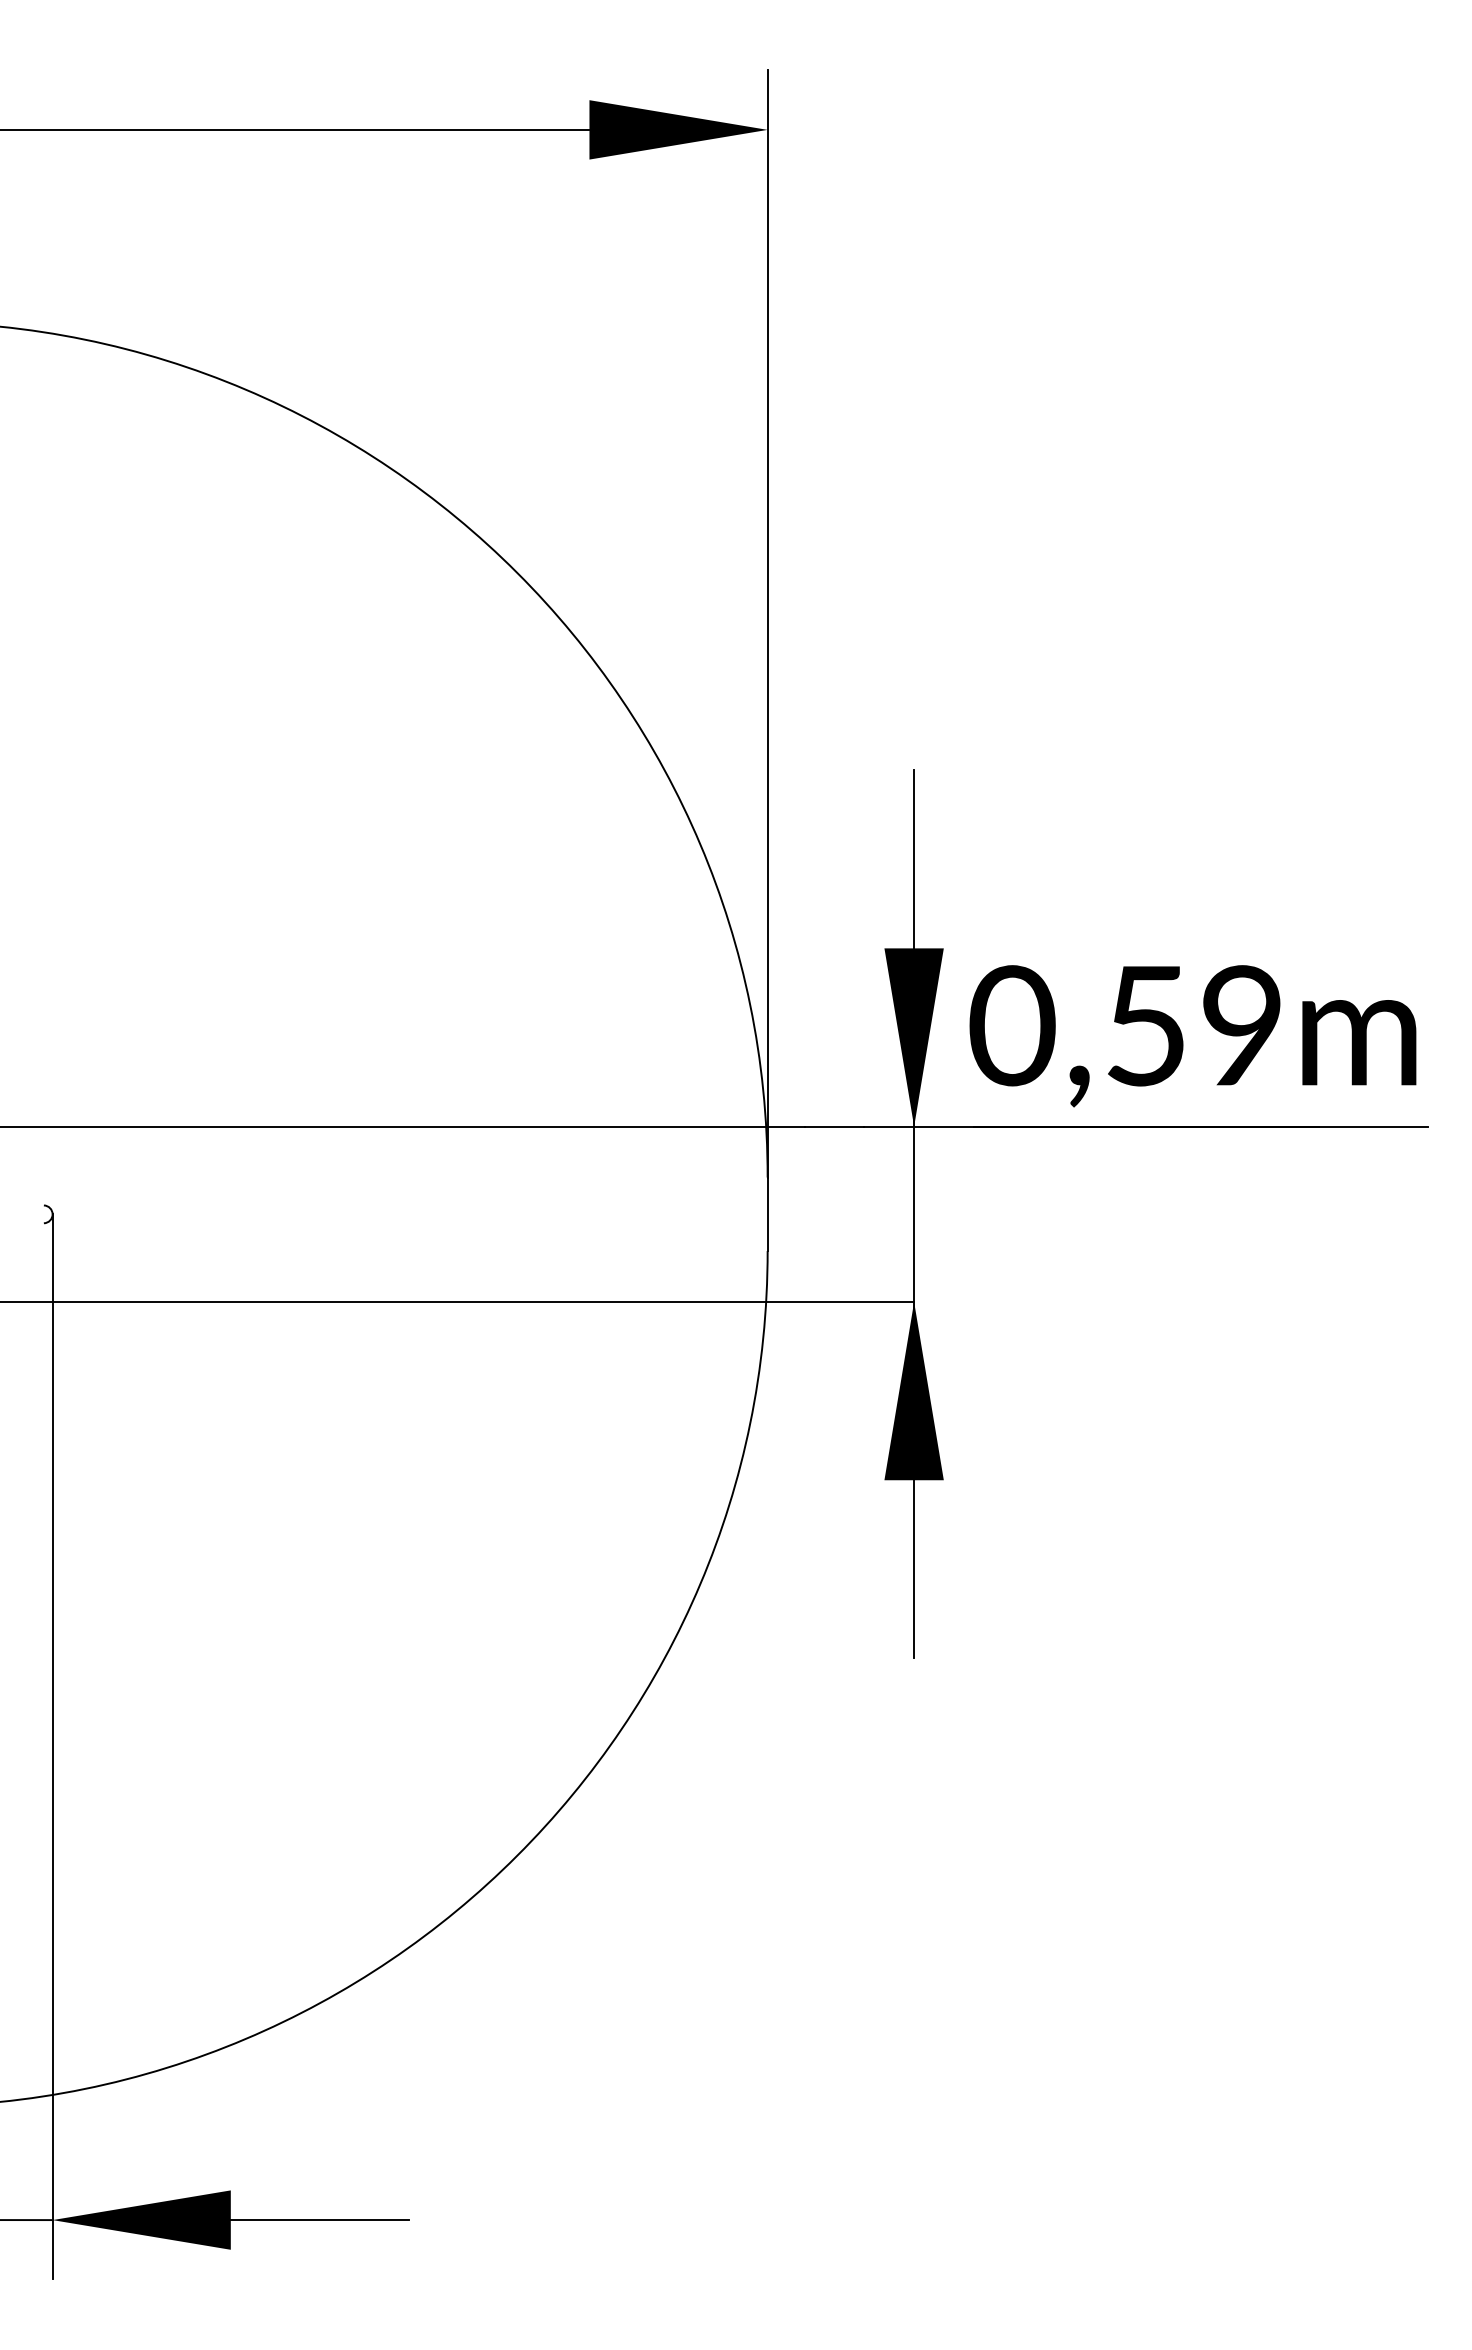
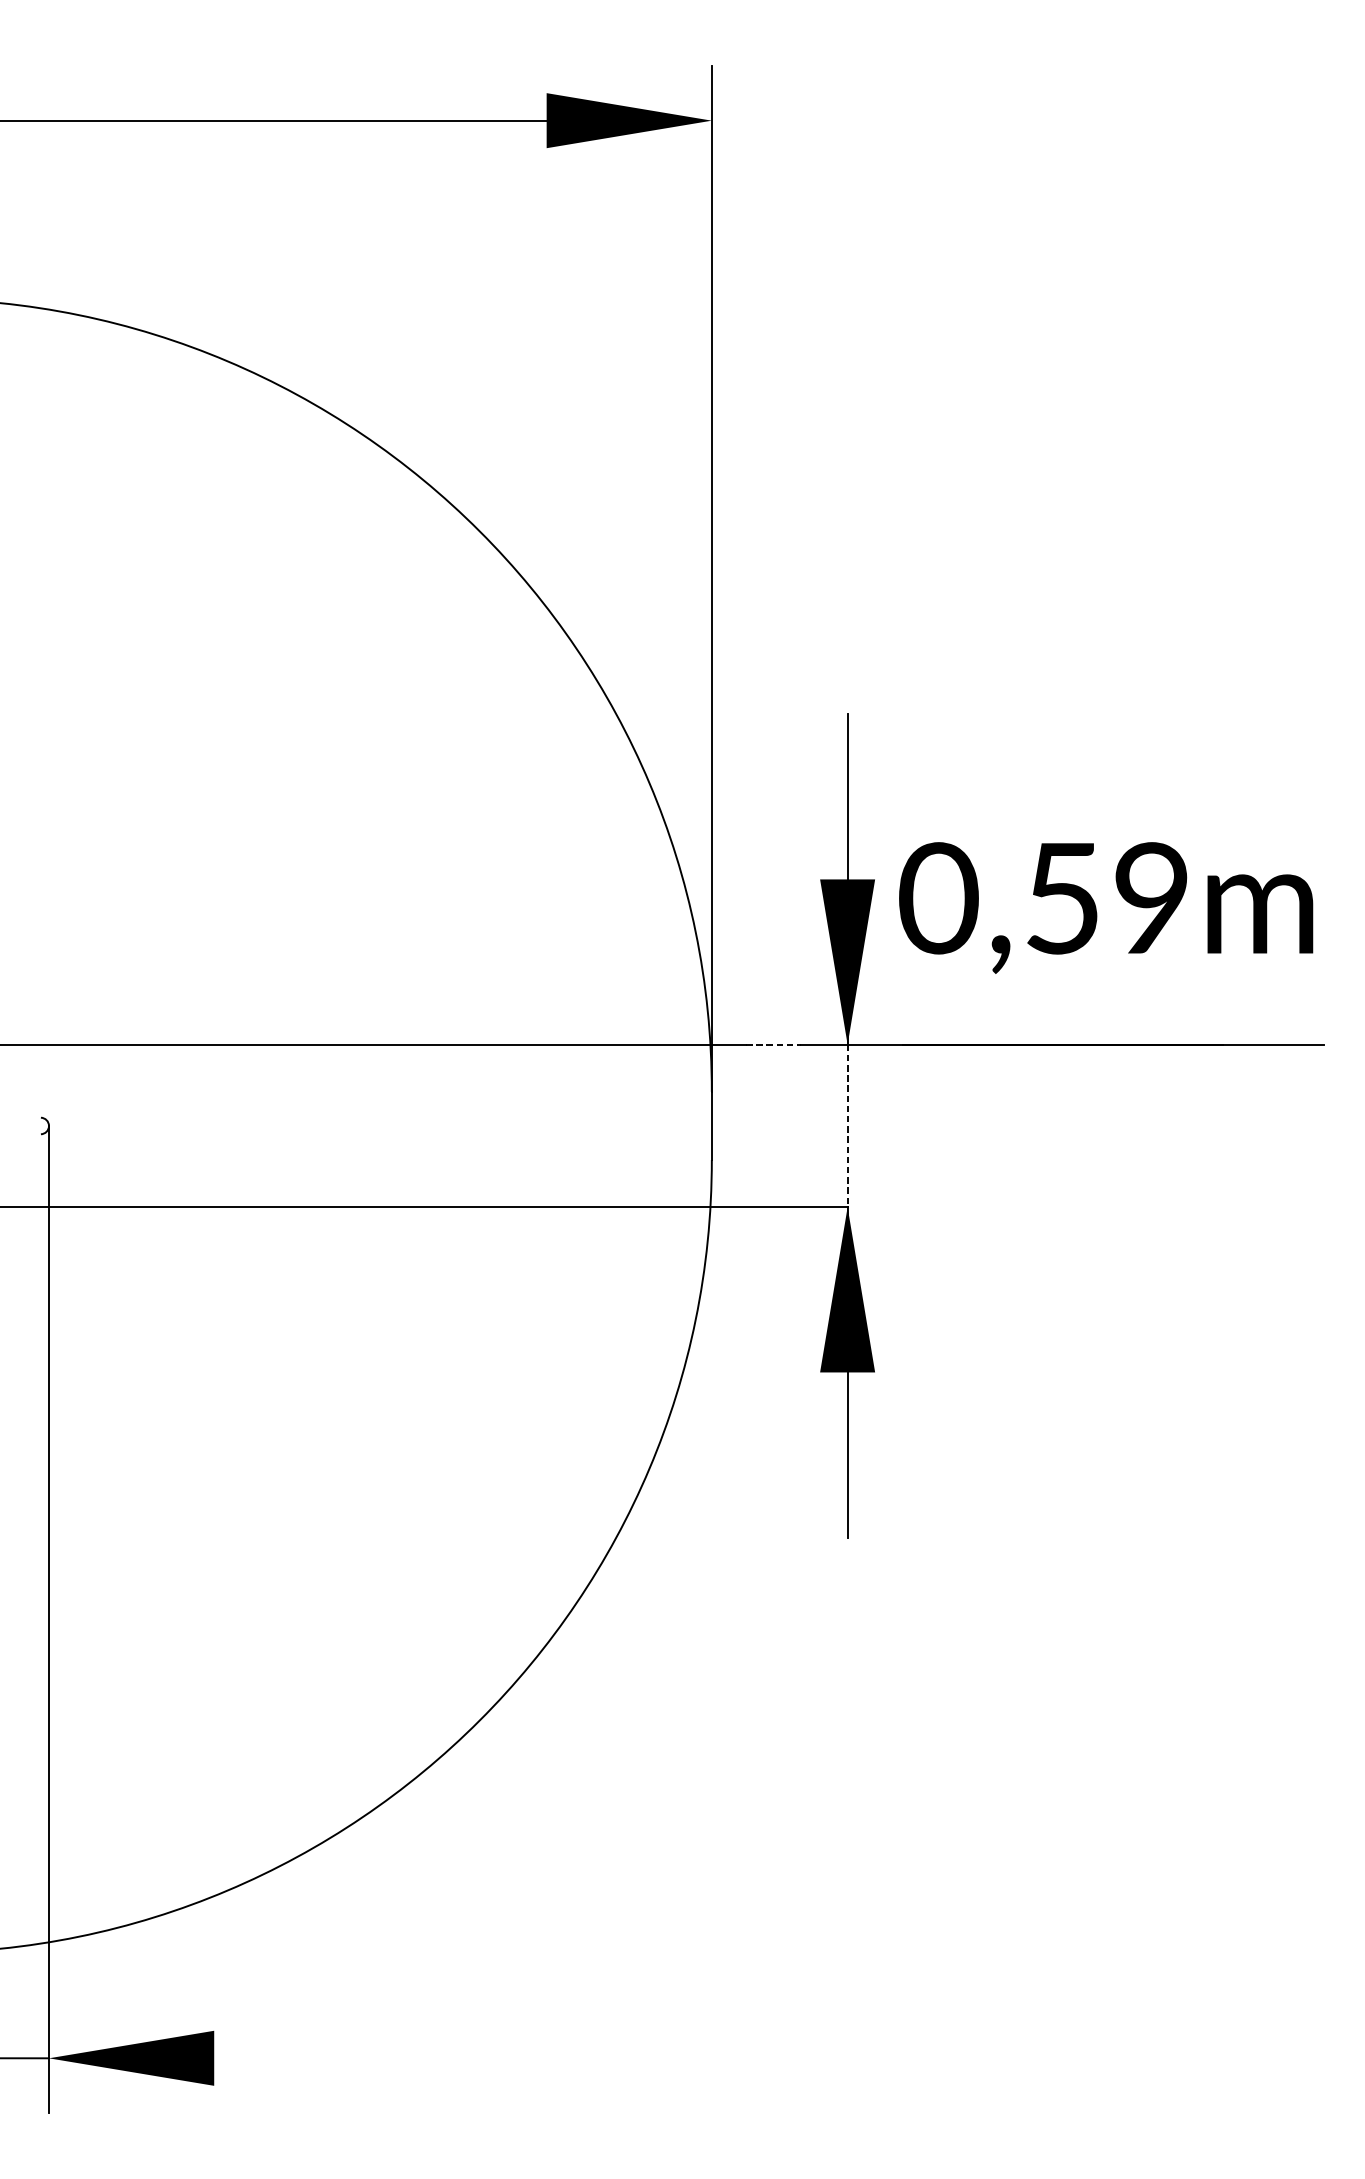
text: (1192, 1036) -> (1105, 908), moved
line: (834, 1126) -> (773, 1044), solid -> dashed
line: (914, 1214) -> (847, 1126), solid -> dashed
line: (319, 2220) -> (296, 2058), removed

